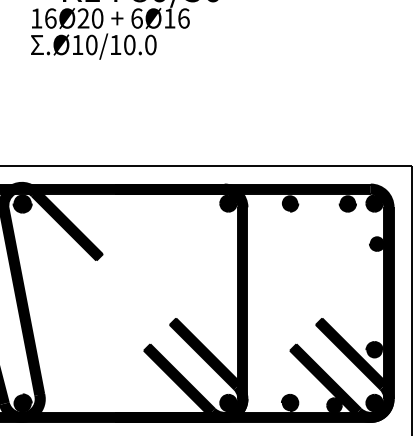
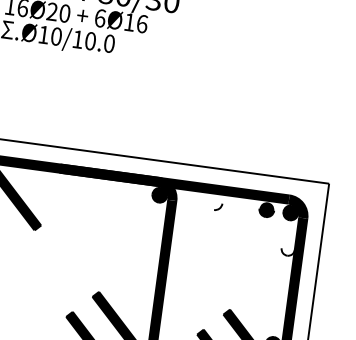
fill: (289, 203) -> (214, 202), removed
fill: (376, 243) -> (287, 249), removed

